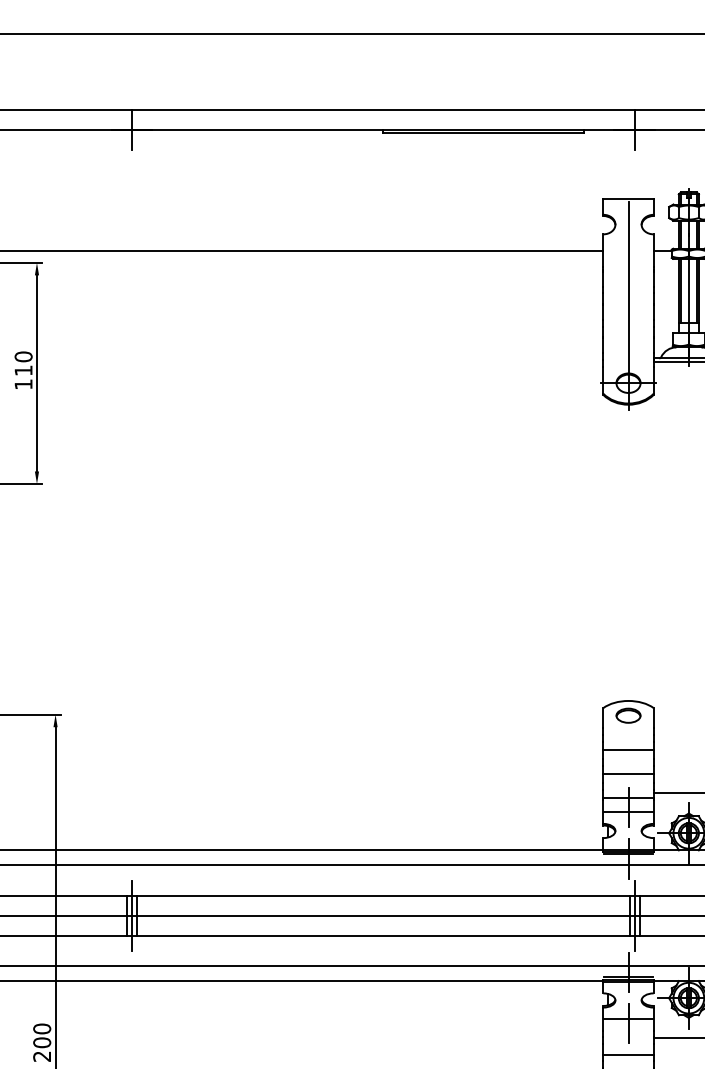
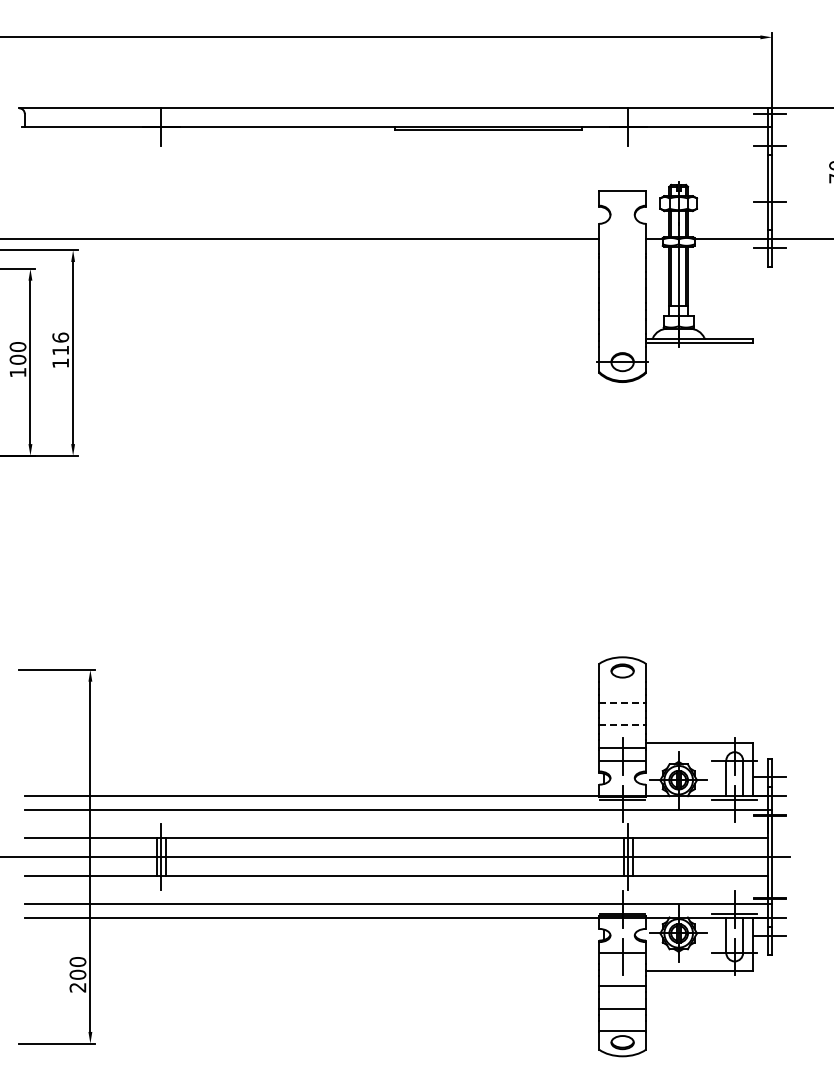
line: (628, 306) -> (622, 290), removed
text: (23, 356) -> (60, 337), 110 -> 116
line: (629, 749) -> (623, 702), solid -> dashed
line: (629, 774) -> (623, 725), solid -> dashed

